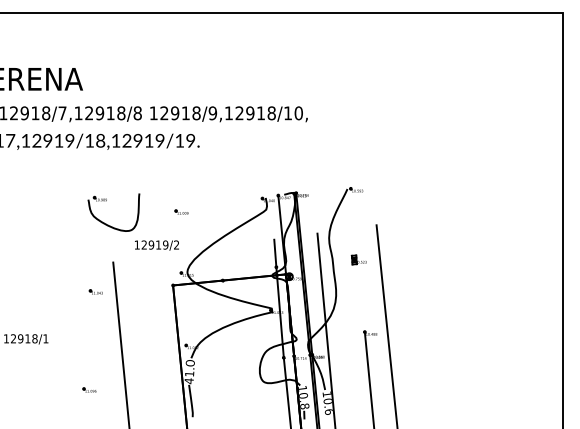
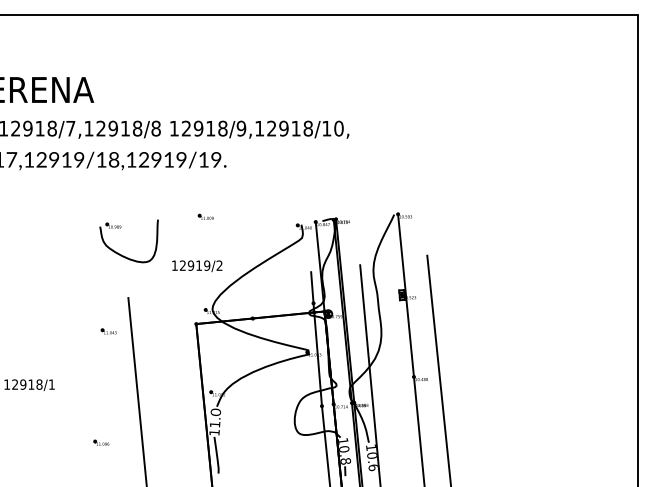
part: (181, 211) -> (205, 216), moved
text: (156, 245) -> (196, 266), moved
line: (357, 260) -> (405, 295), added
text: (188, 381) -> (213, 433), 41. -> 11.

